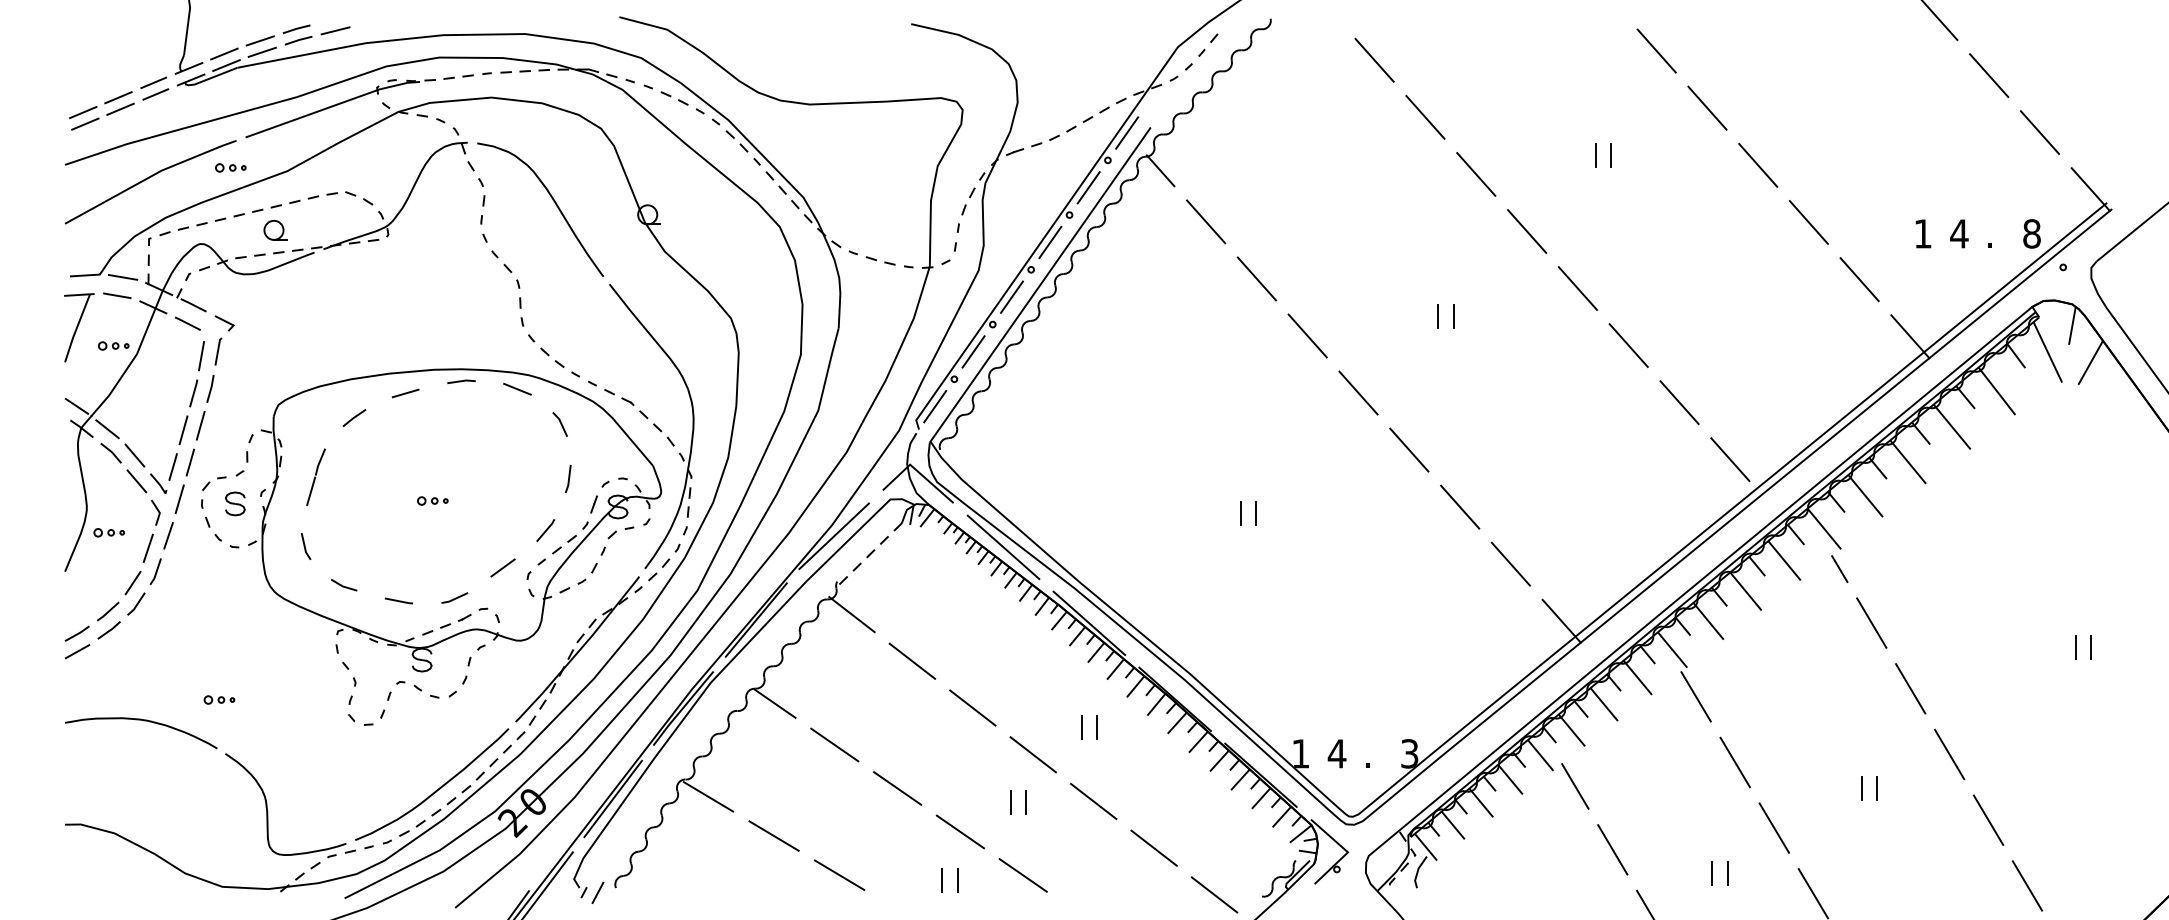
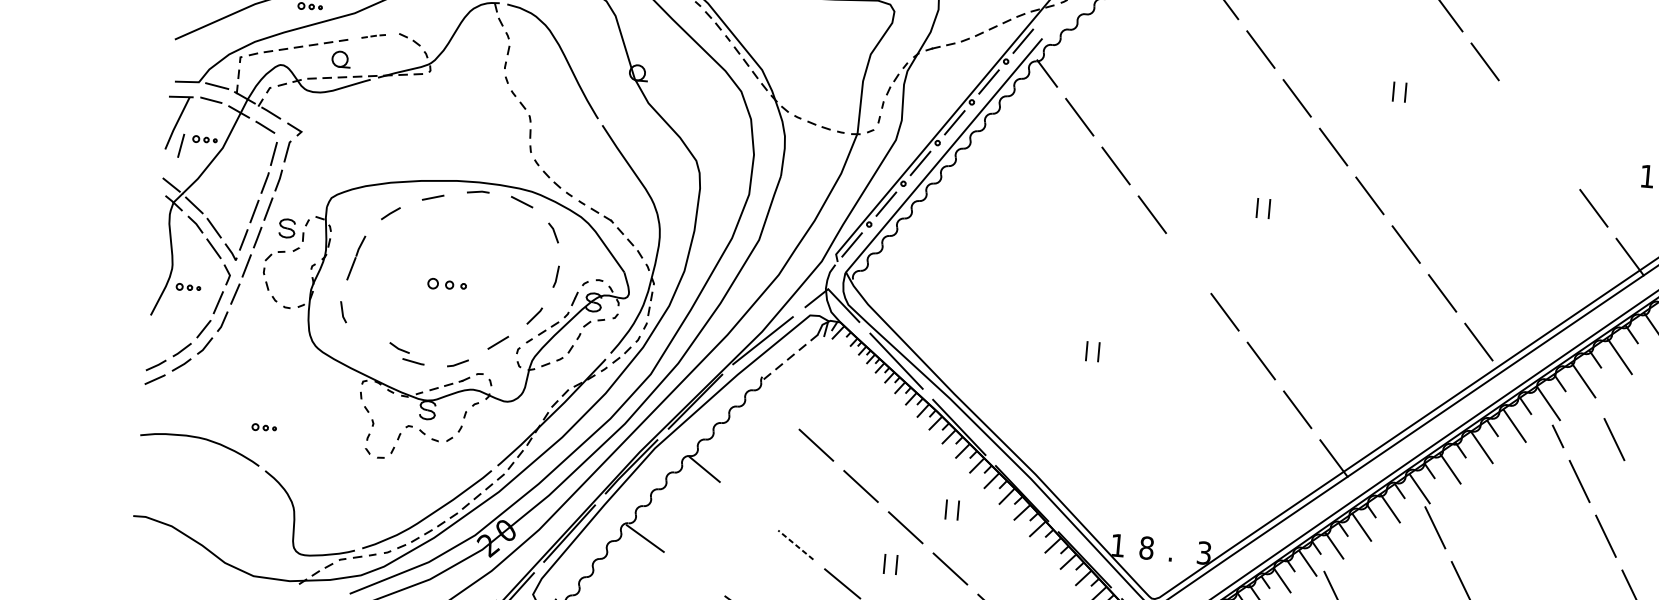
line: (1758, 164) -> (1521, 110), removed
part: (313, 197) -> (373, 35), size x0.6
line: (1808, 222) -> (1557, 159), removed
line: (84, 356) -> (181, 146), added
line: (1358, 392) -> (1188, 263), removed
part: (432, 500) -> (447, 284), size x1.6
part: (235, 503) -> (287, 228), moved
line: (1910, 566) -> (1614, 439), added
line: (343, 585) -> (399, 348), moved
line: (851, 614) -> (771, 403), removed
line: (834, 744) -> (748, 505), removed
text: (1336, 753) -> (1146, 547), 4 -> 8
line: (897, 788) -> (795, 545), solid -> dashed
line: (773, 835) -> (694, 573), removed

